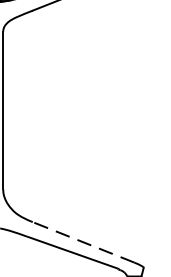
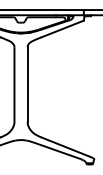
line: (83, 243) -> (65, 147), dashed -> solid

